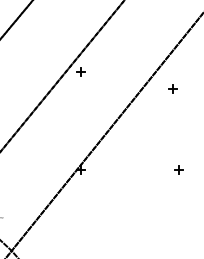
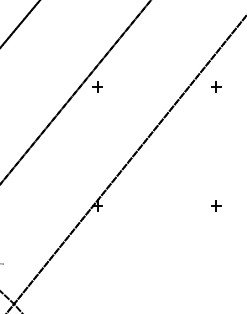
part: (172, 88) -> (216, 86), moved

